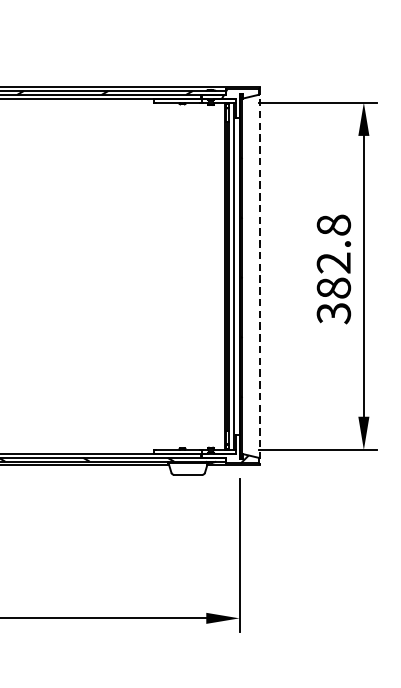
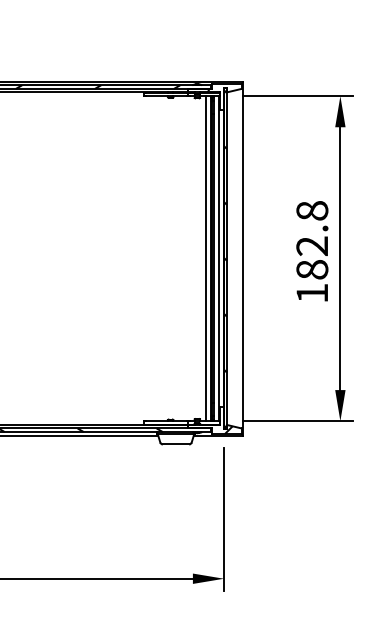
line: (220, 276) -> (206, 258), added
line: (259, 276) -> (242, 258), dashed -> solid
text: (334, 313) -> (312, 293), 382.8 -> 182.8

